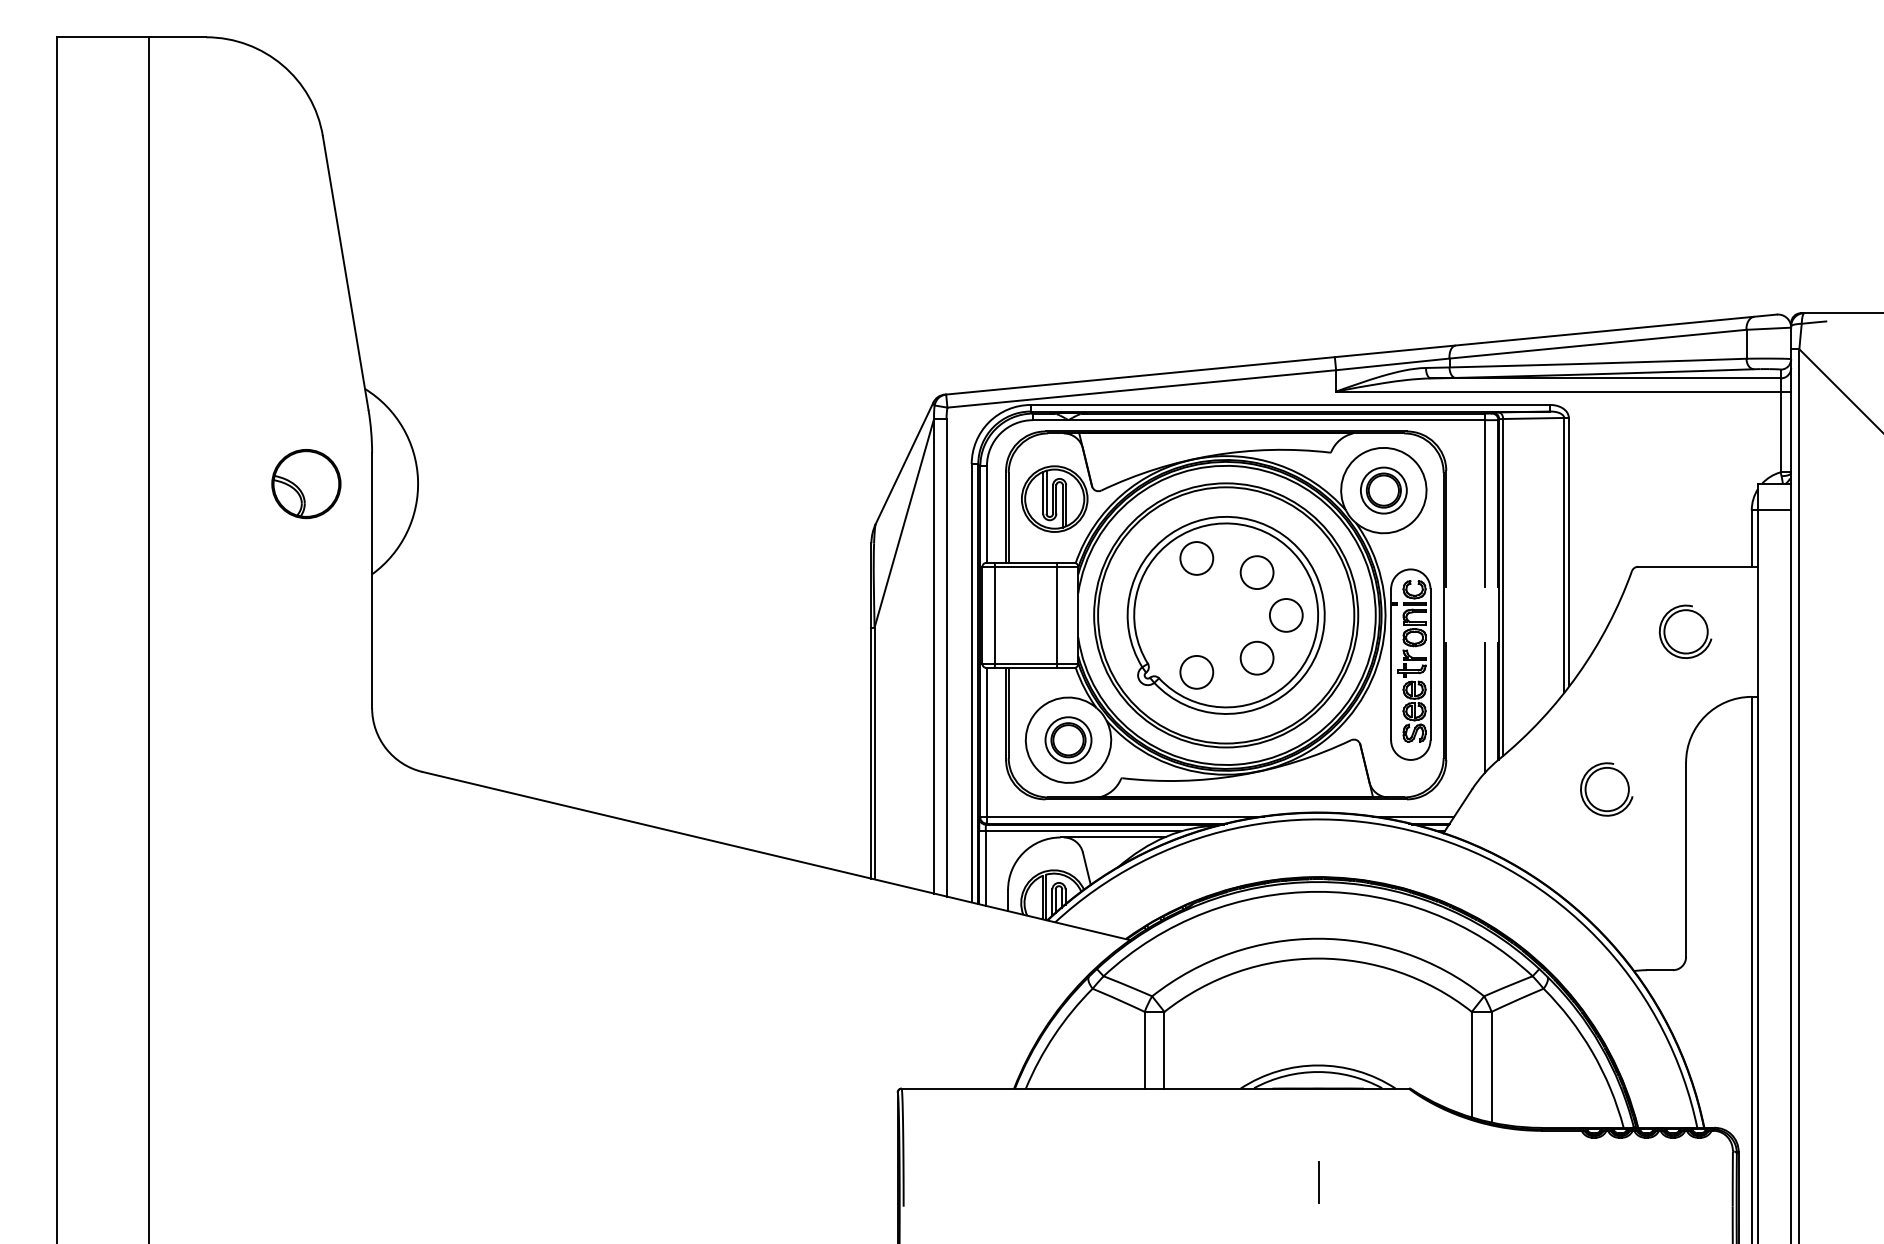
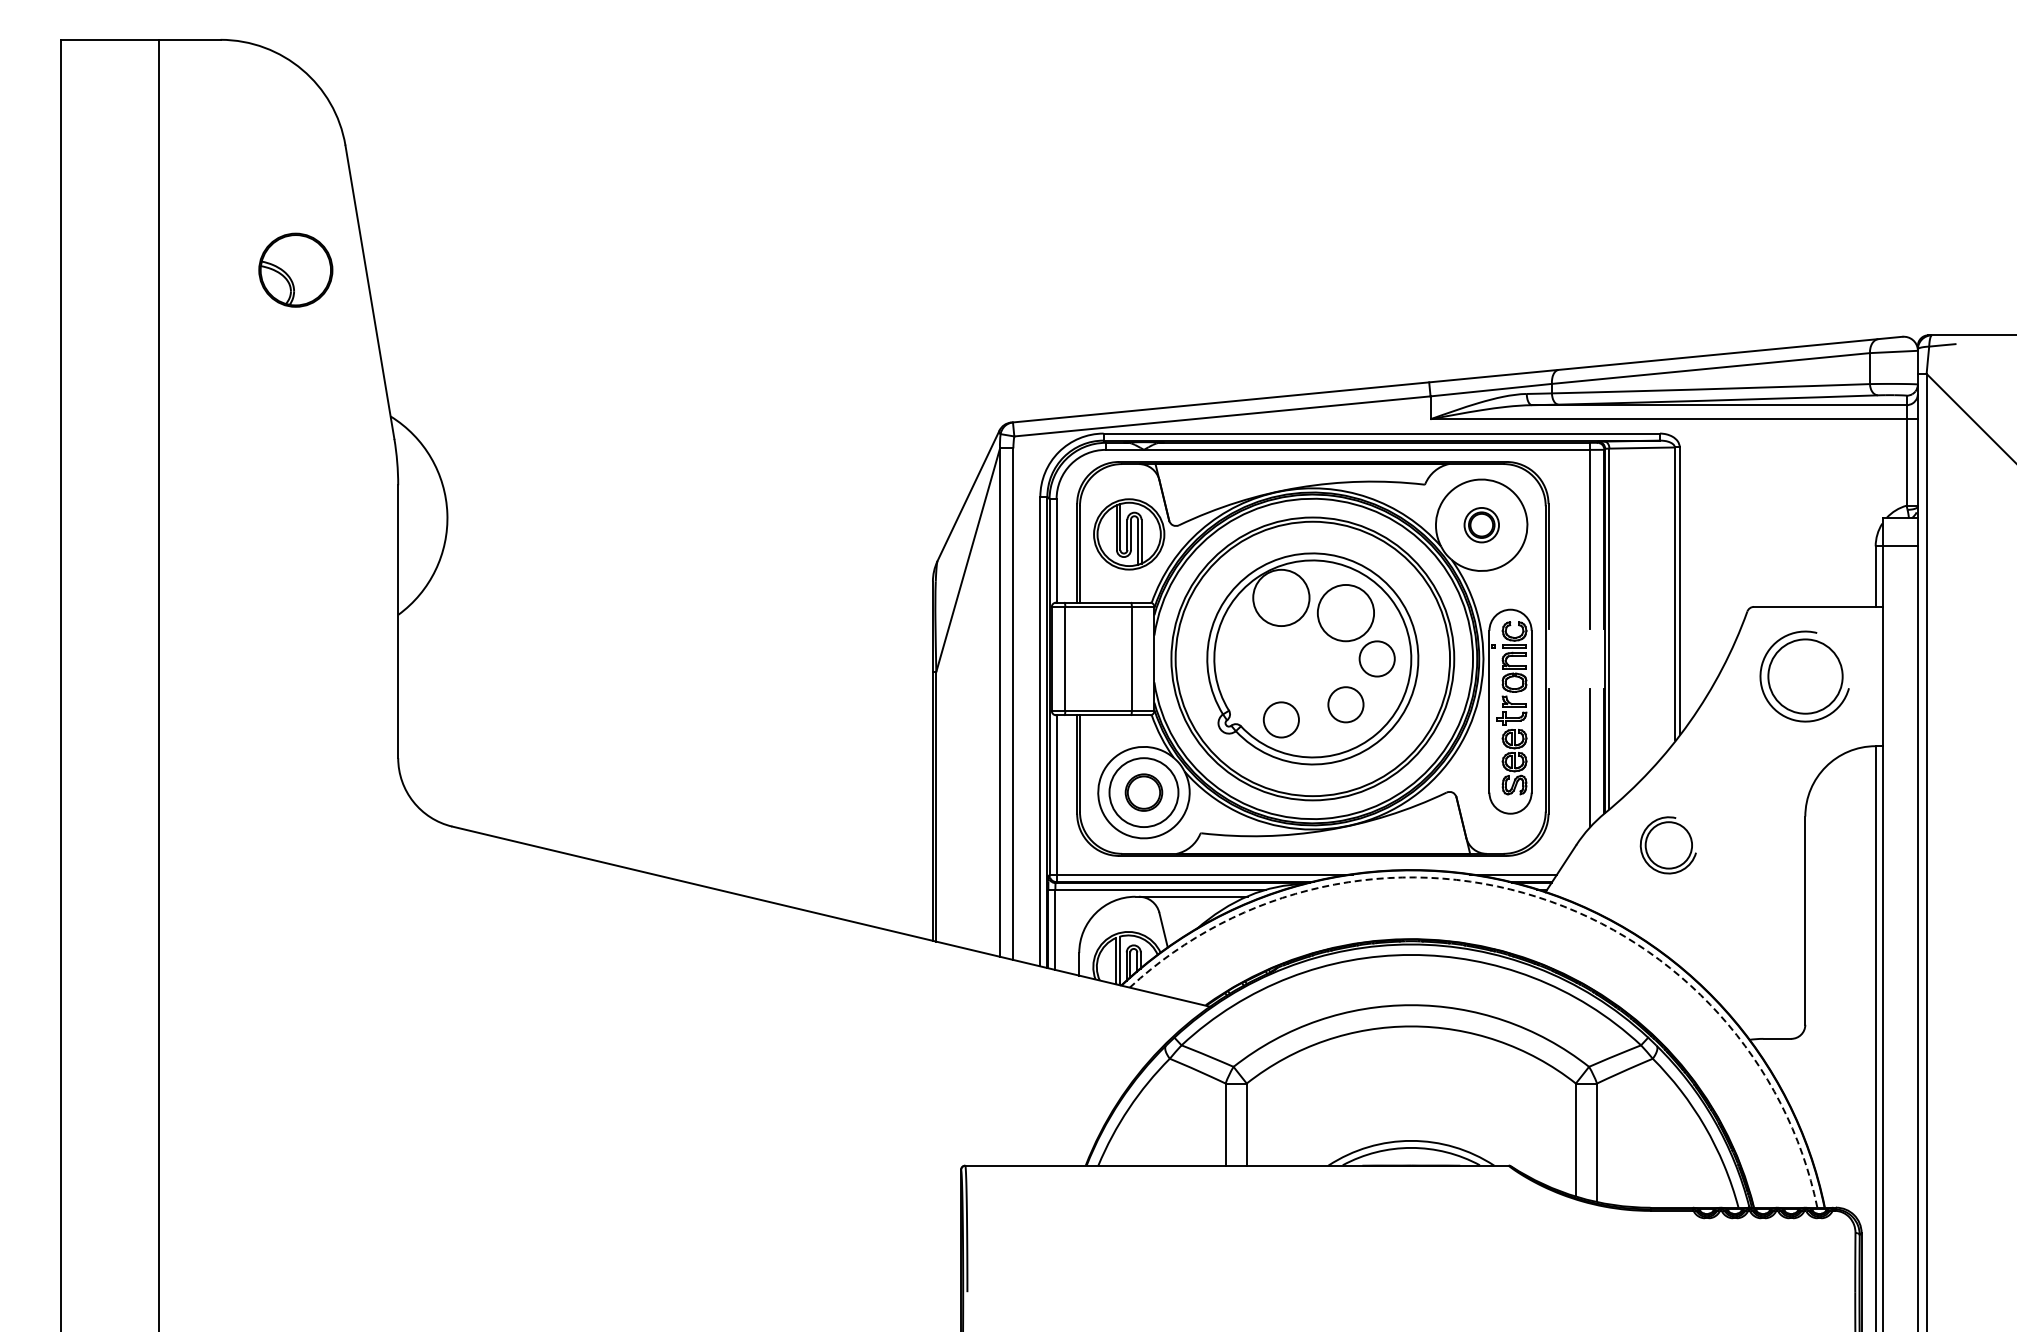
part: (306, 483) -> (295, 269), moved
part: (1383, 489) -> (1481, 524), size x0.7
circle: (1195, 558) -> (1280, 597), size x1.6
circle: (1256, 572) -> (1345, 612), size x1.6
part: (1685, 631) -> (1804, 676), size x1.6
circle: (1068, 740) -> (1143, 792), size x1.4
part: (1605, 789) -> (1667, 845), moved
arc: (1435, 838) -> (1537, 897), solid -> dashed
line: (1319, 1181) -> (1412, 1265), removed

